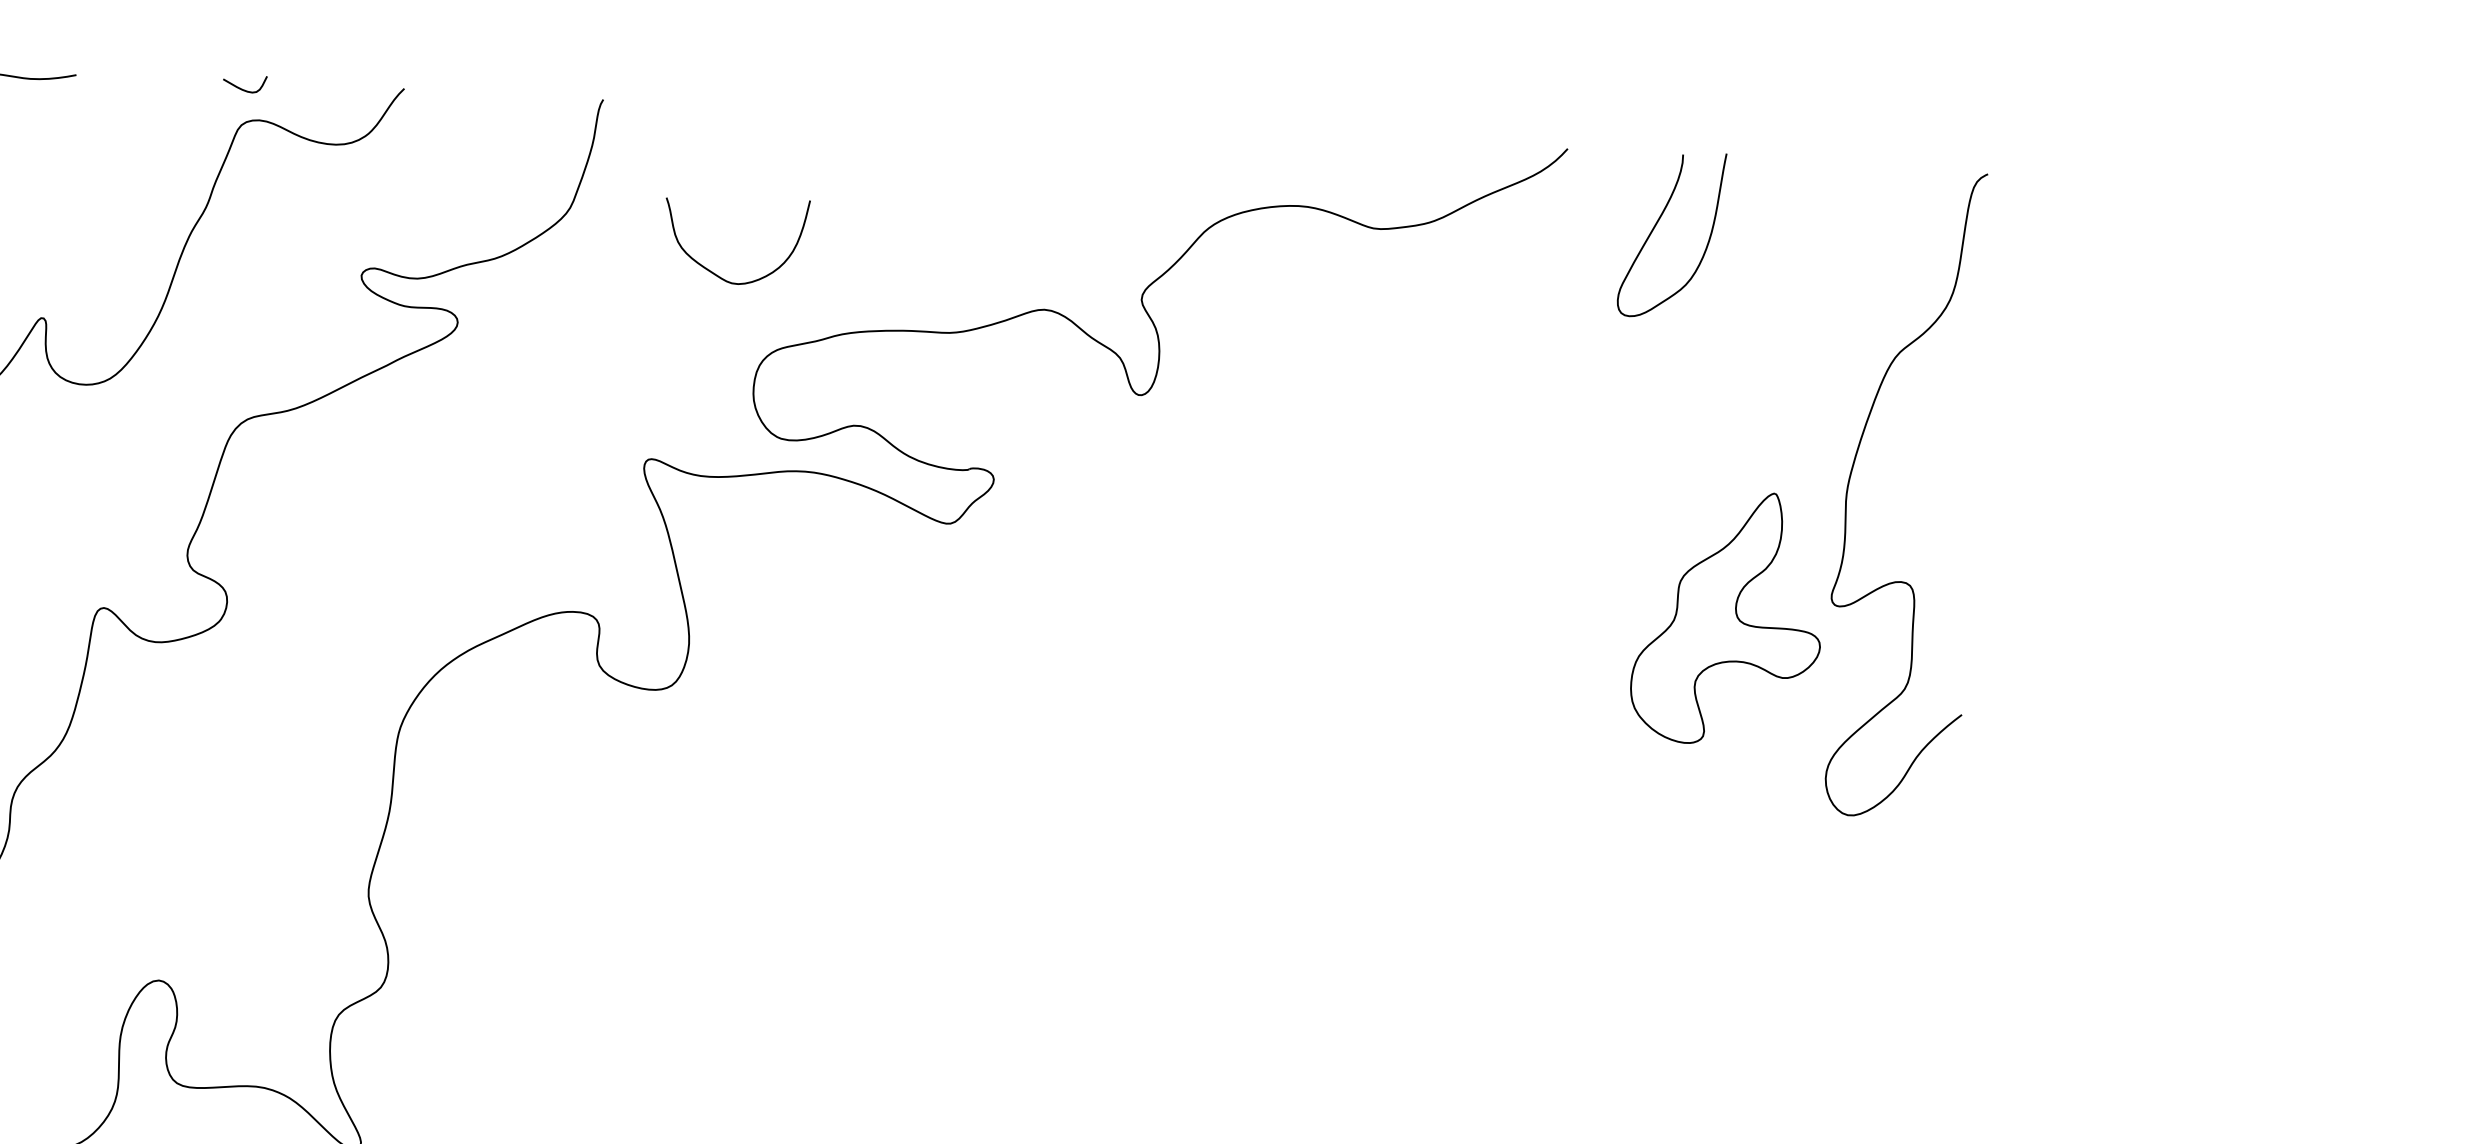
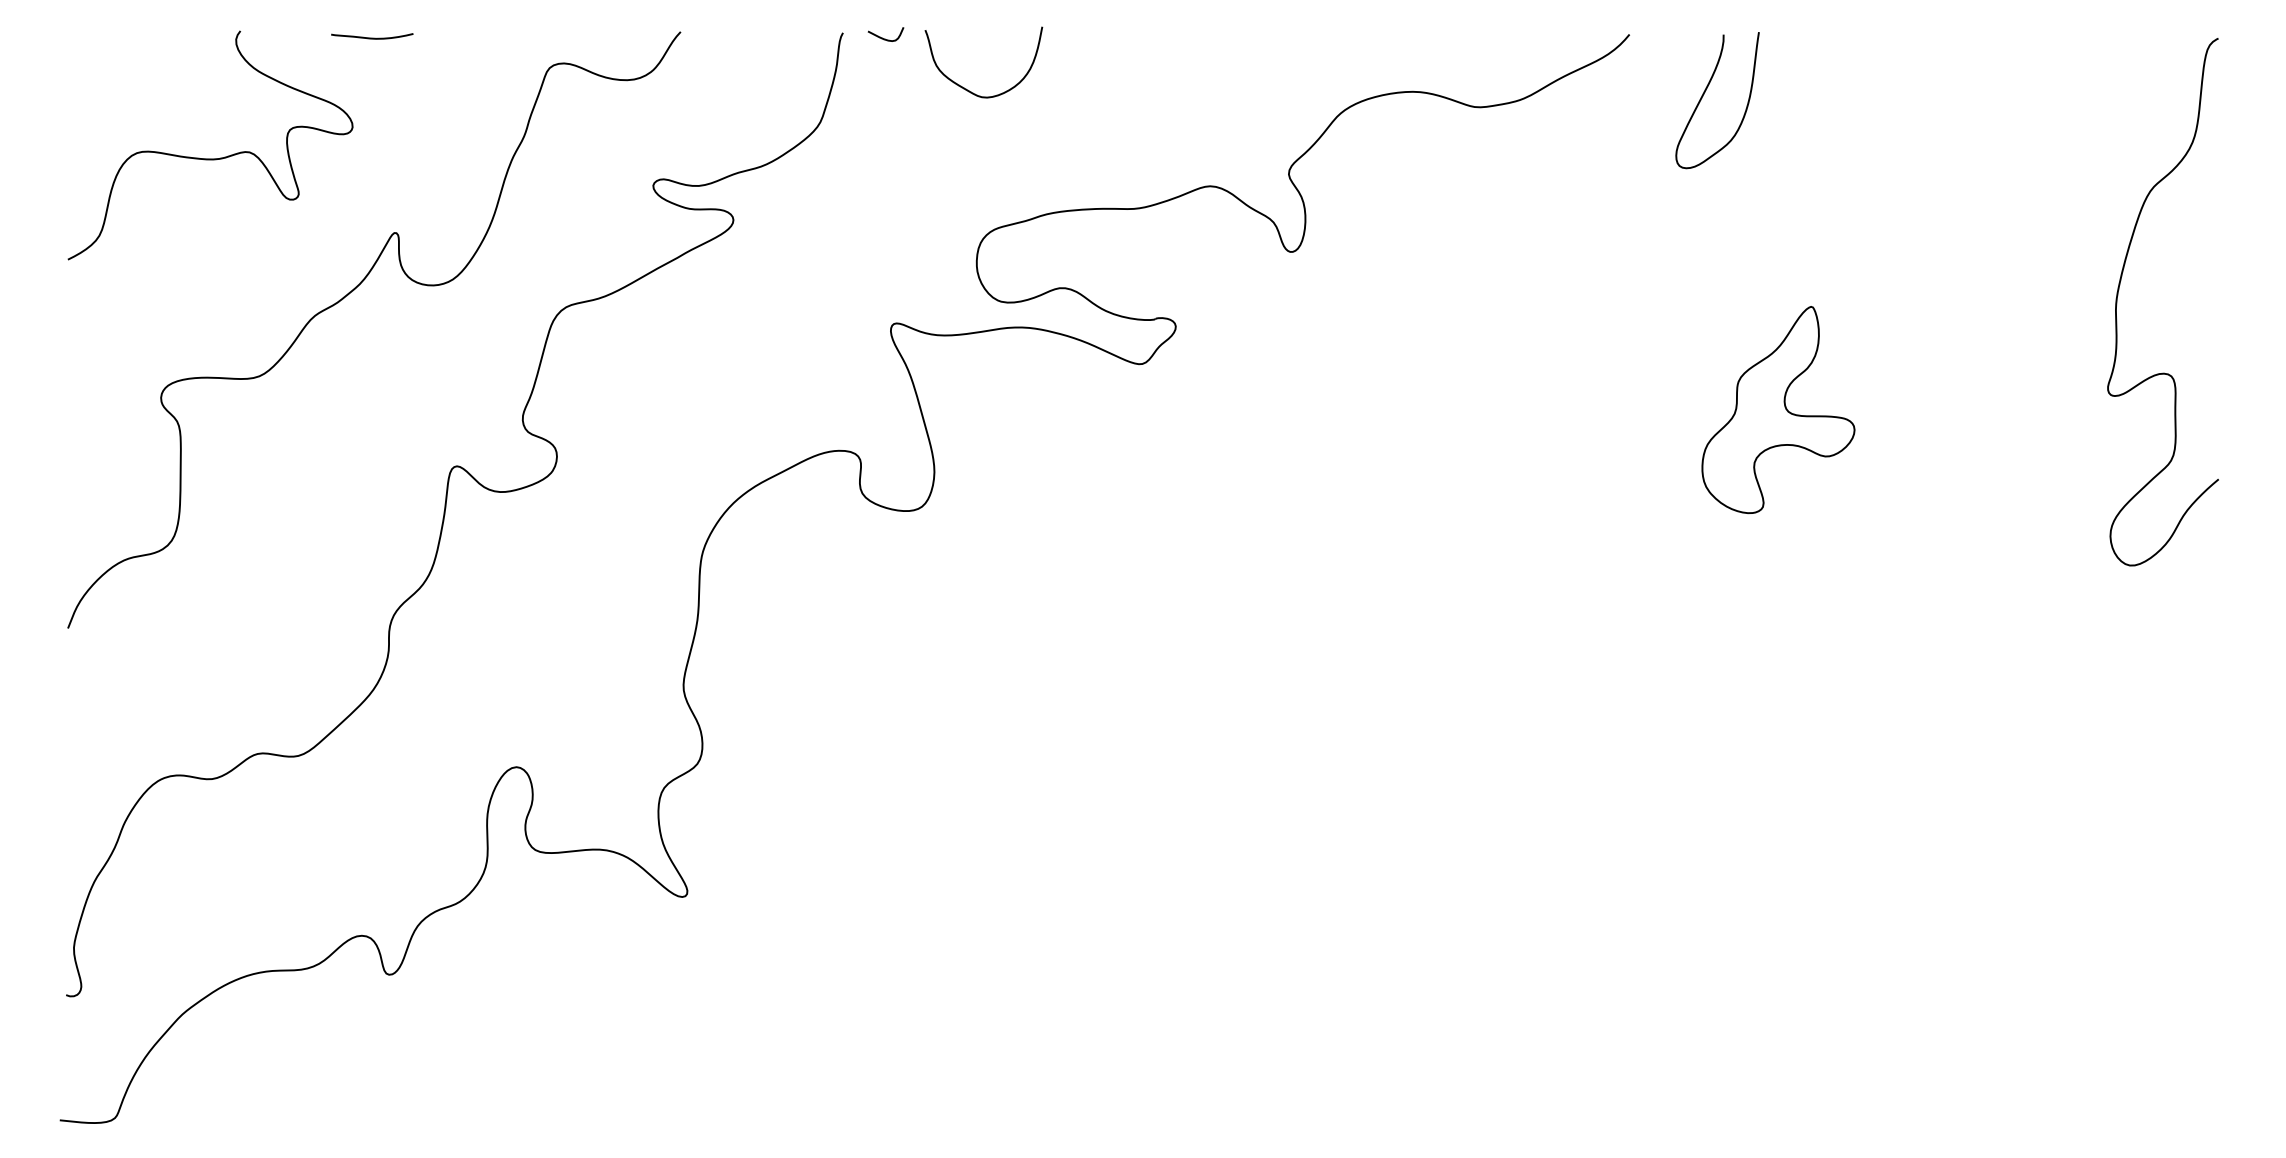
curve: (244, 88) -> (885, 38), moved
curve: (713, 271) -> (966, 88), moved
curve: (1850, 483) -> (2118, 295), moved

